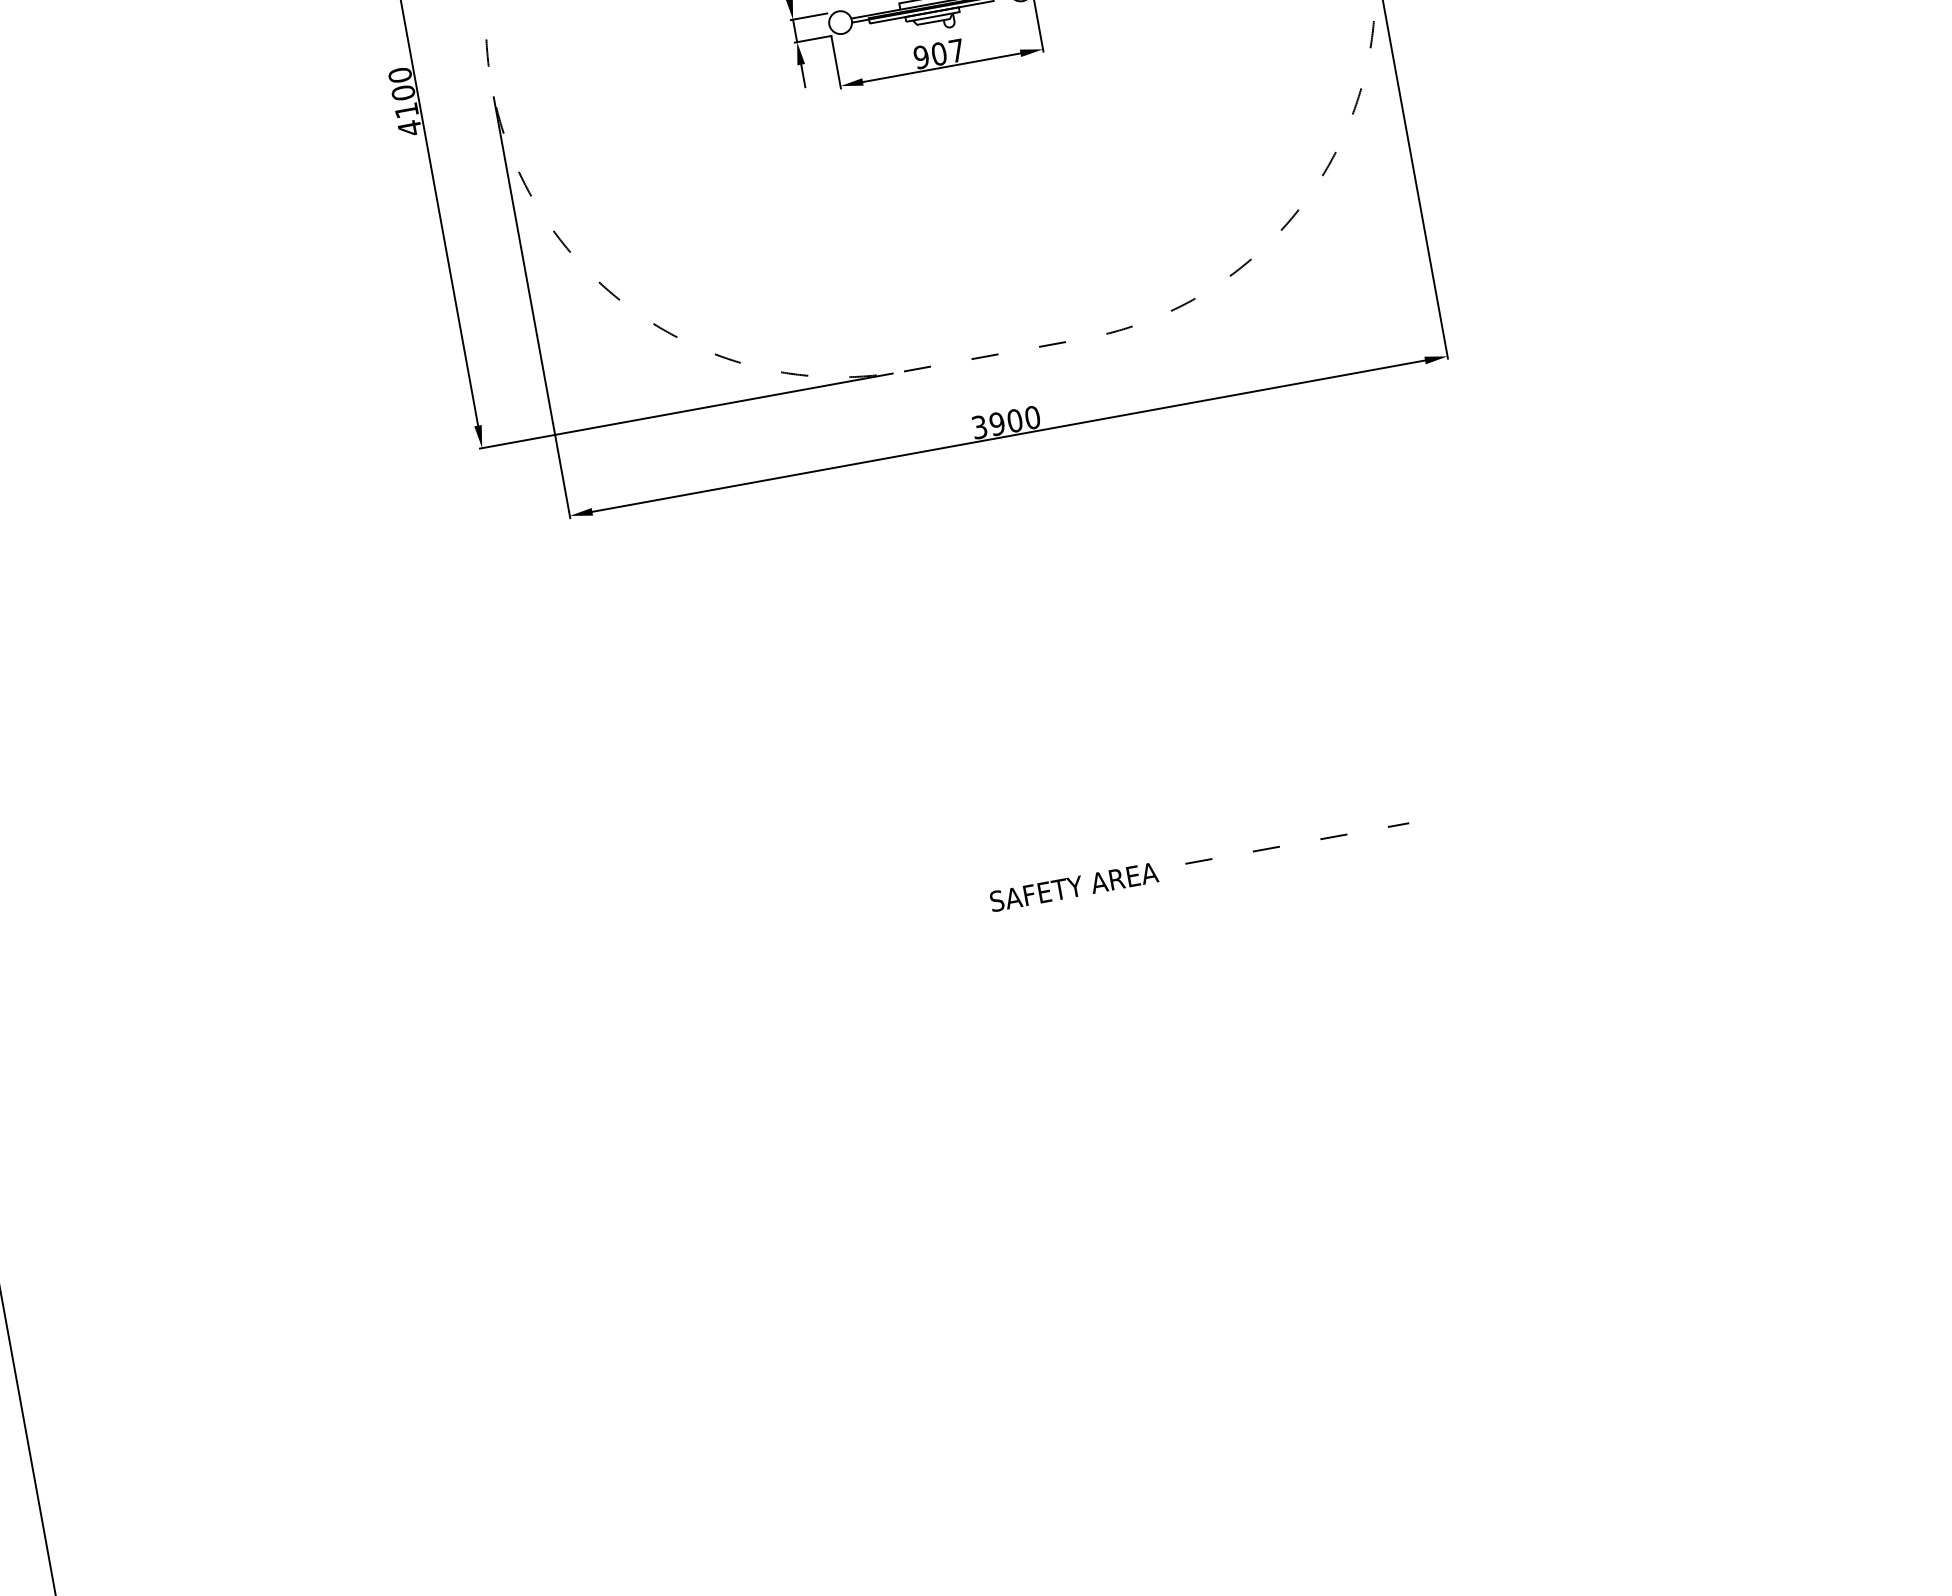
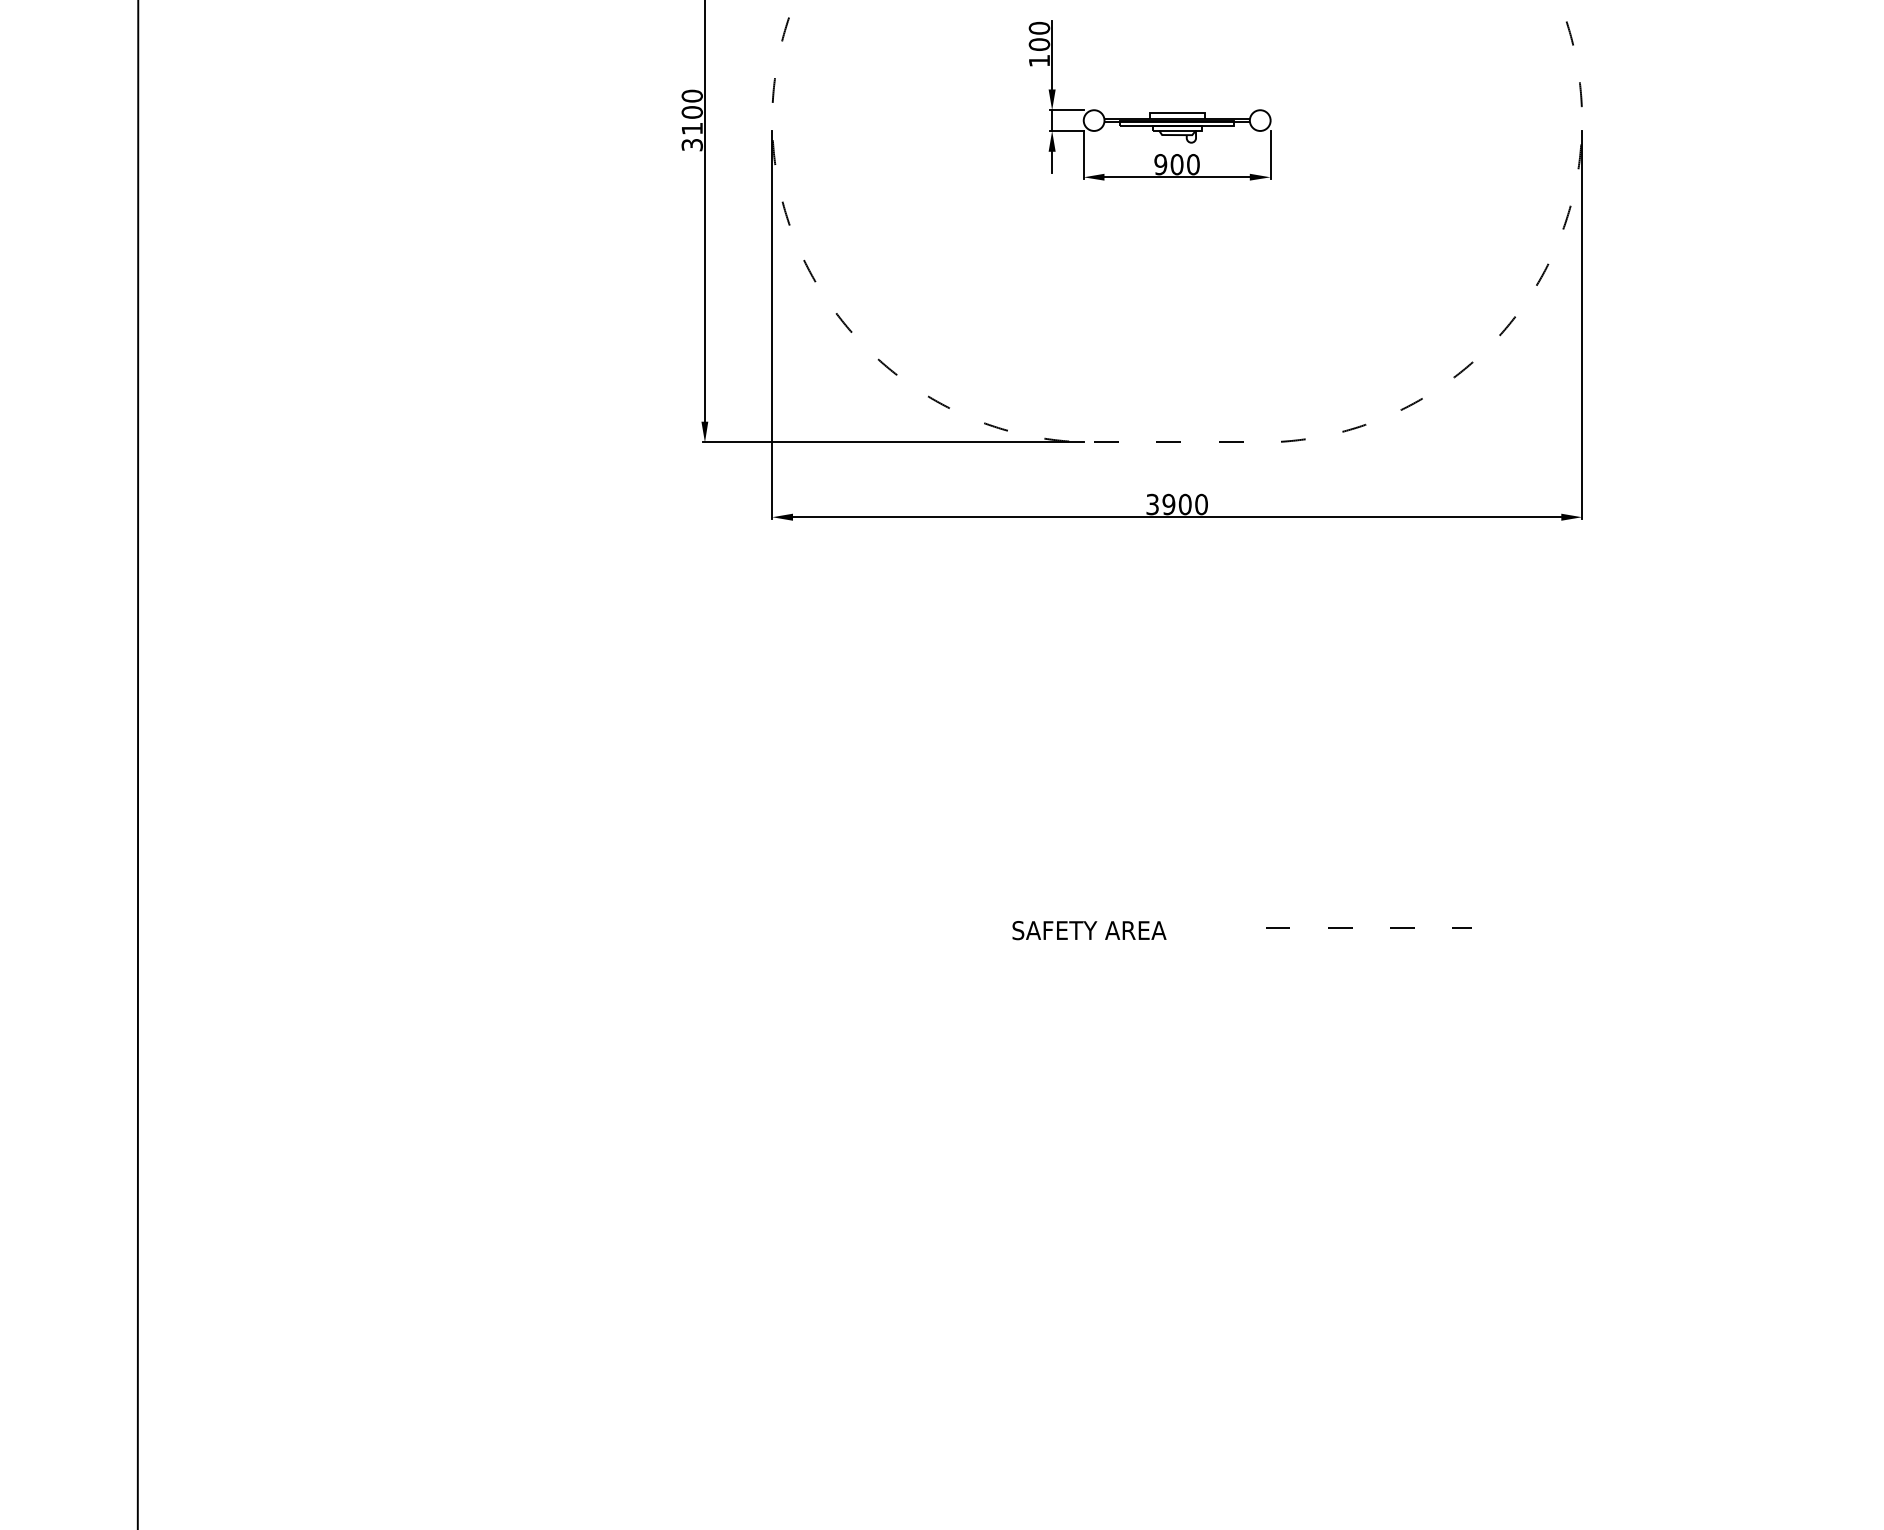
text: (956, 50) -> (1193, 164), 907 -> 900
text: (408, 127) -> (691, 144), 4100 -> 3100
text: (1074, 886) -> (1089, 930), moved

